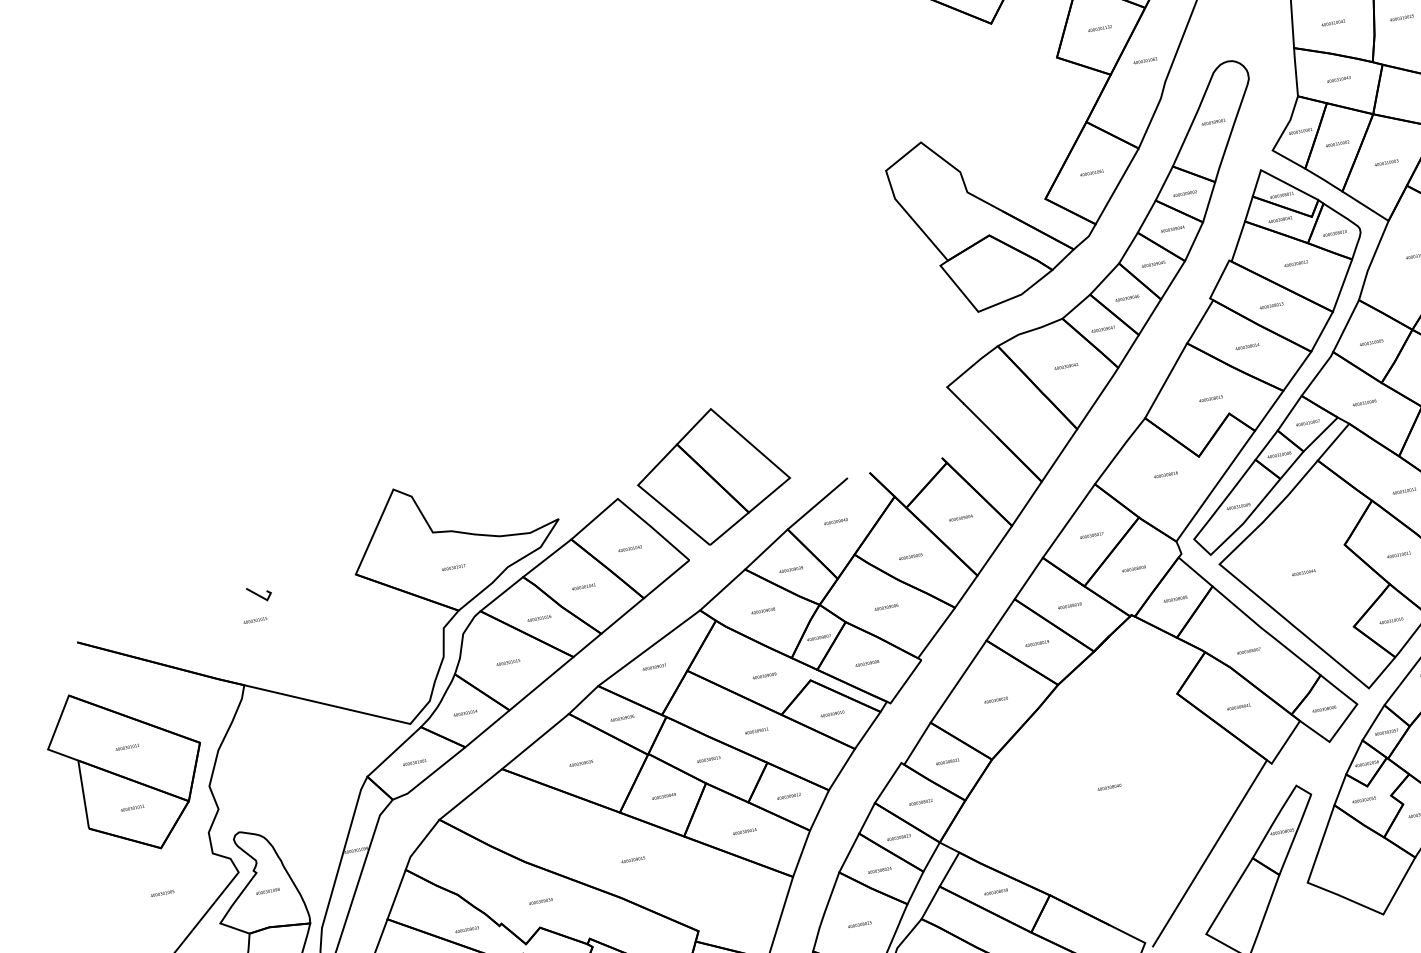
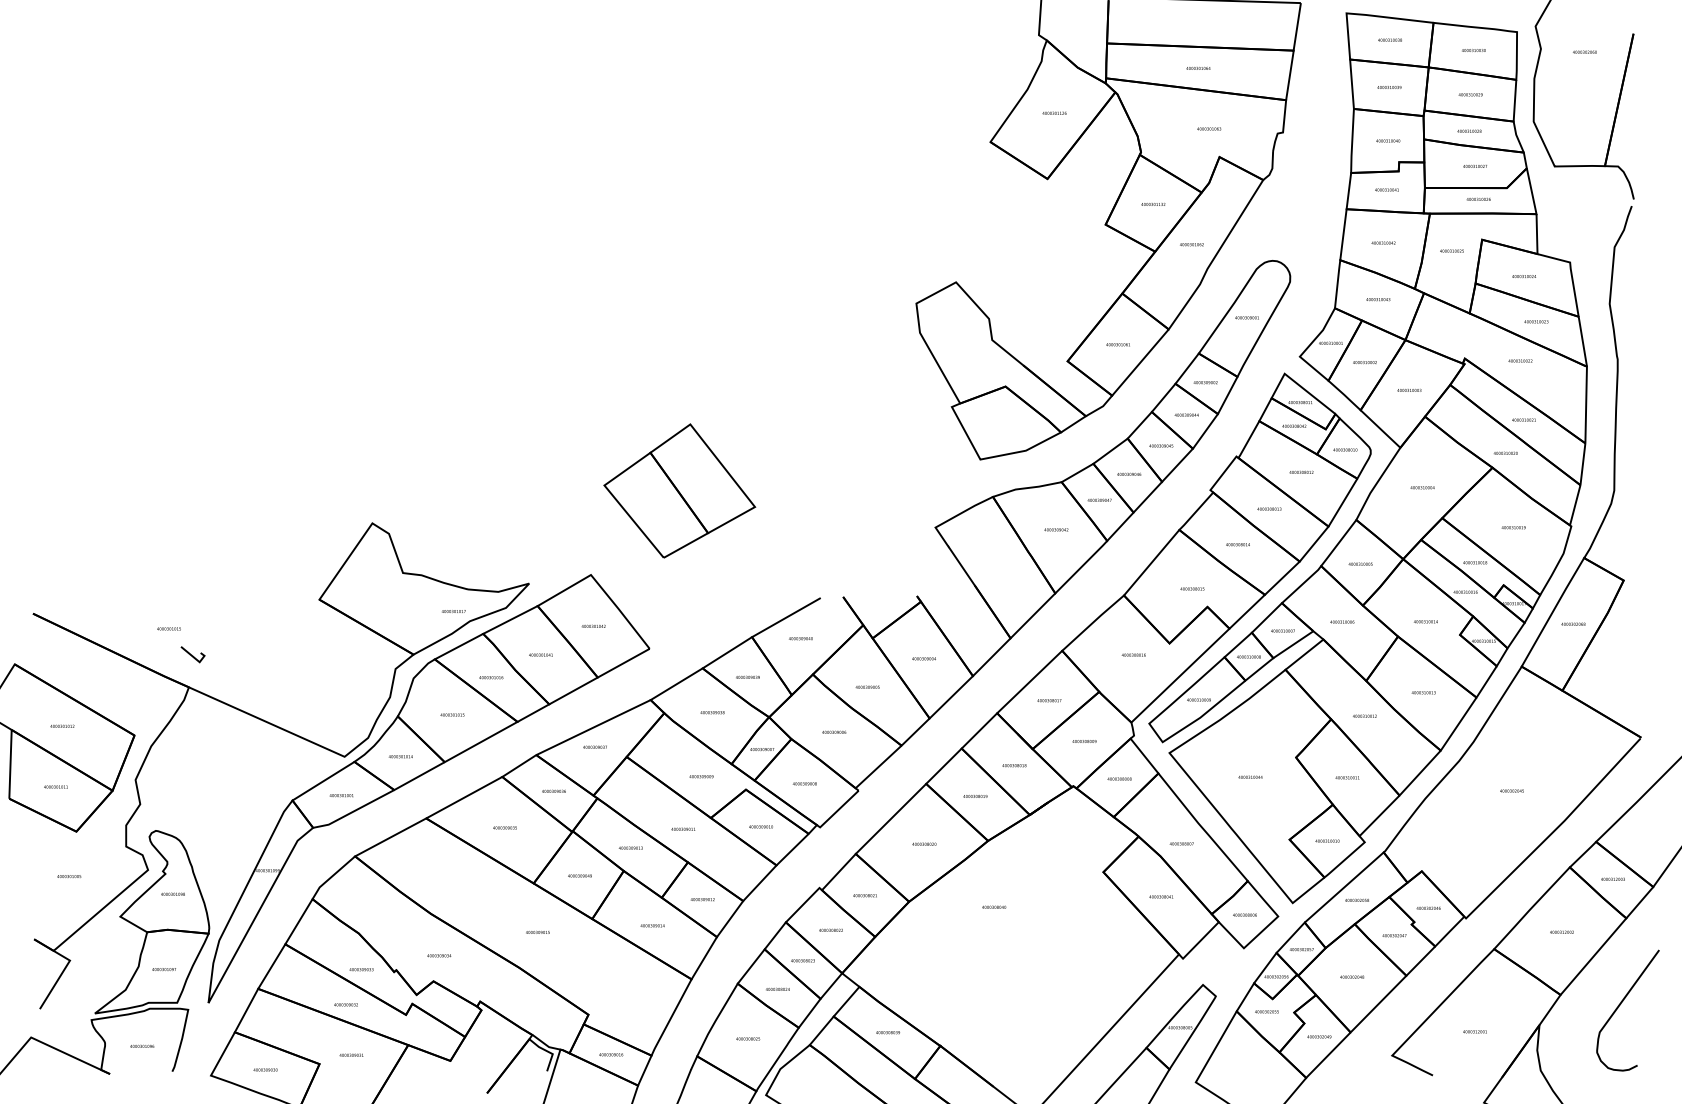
part: (712, 476) -> (679, 490), moved
text: (453, 567) -> (453, 611), moved
line: (257, 594) -> (191, 654), moved
text: (254, 620) -> (168, 628), moved
text: (1109, 786) -> (994, 906), moved

